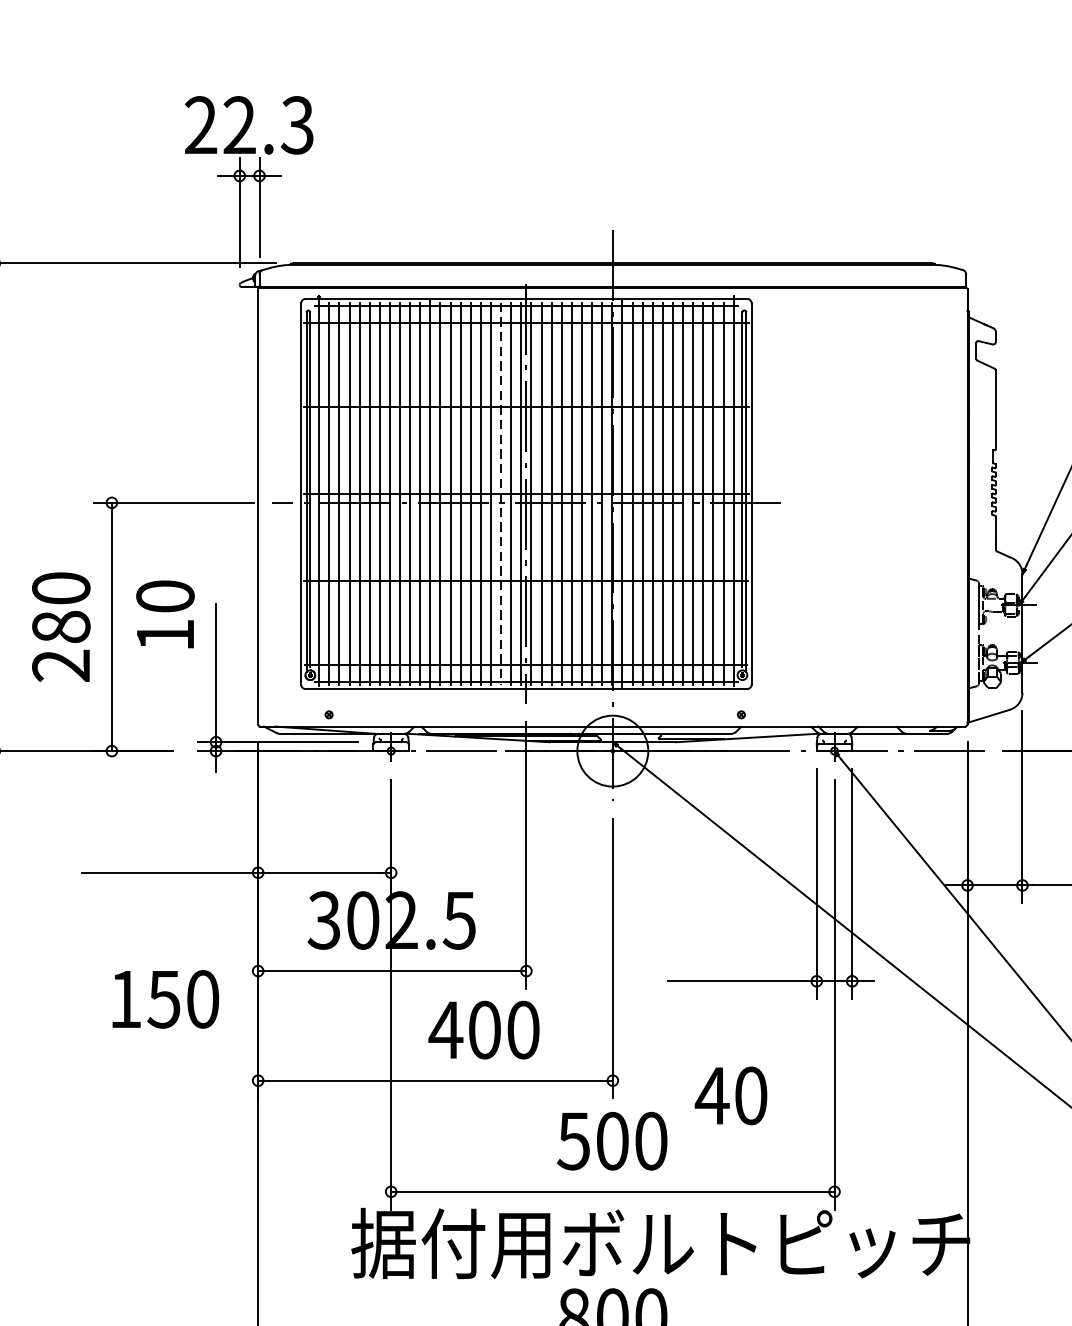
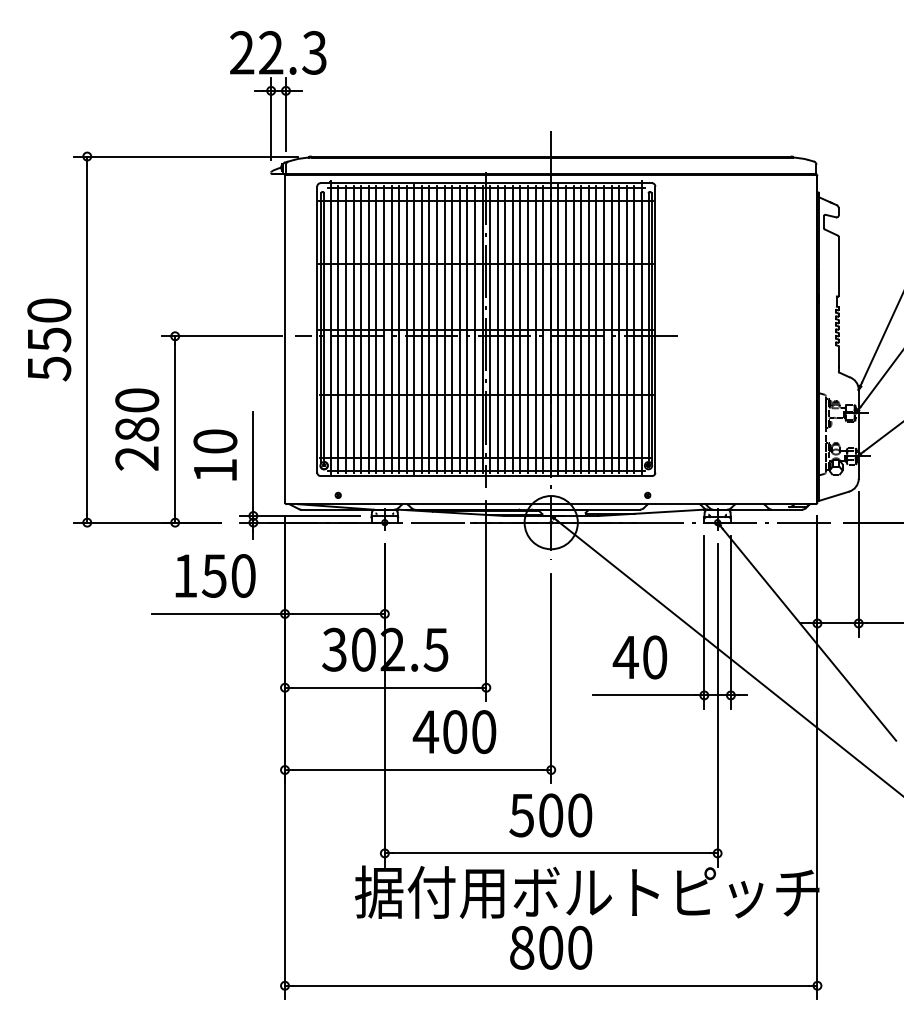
line: (501, 493) -> (467, 329), dashed -> solid
text: (165, 613) -> (215, 454), moved
text: (165, 998) -> (215, 575), moved
text: (730, 1095) -> (639, 657), moved

